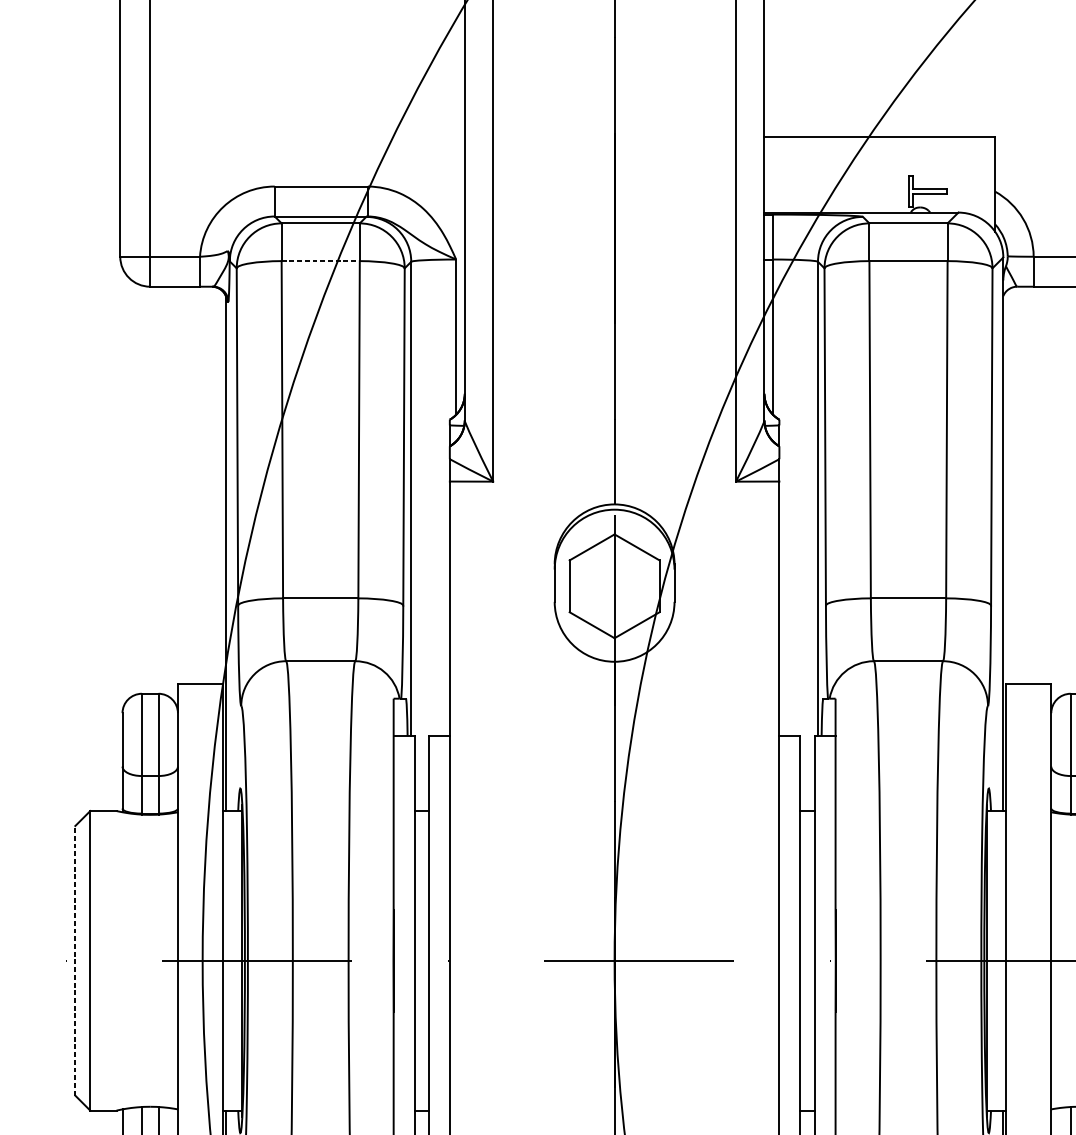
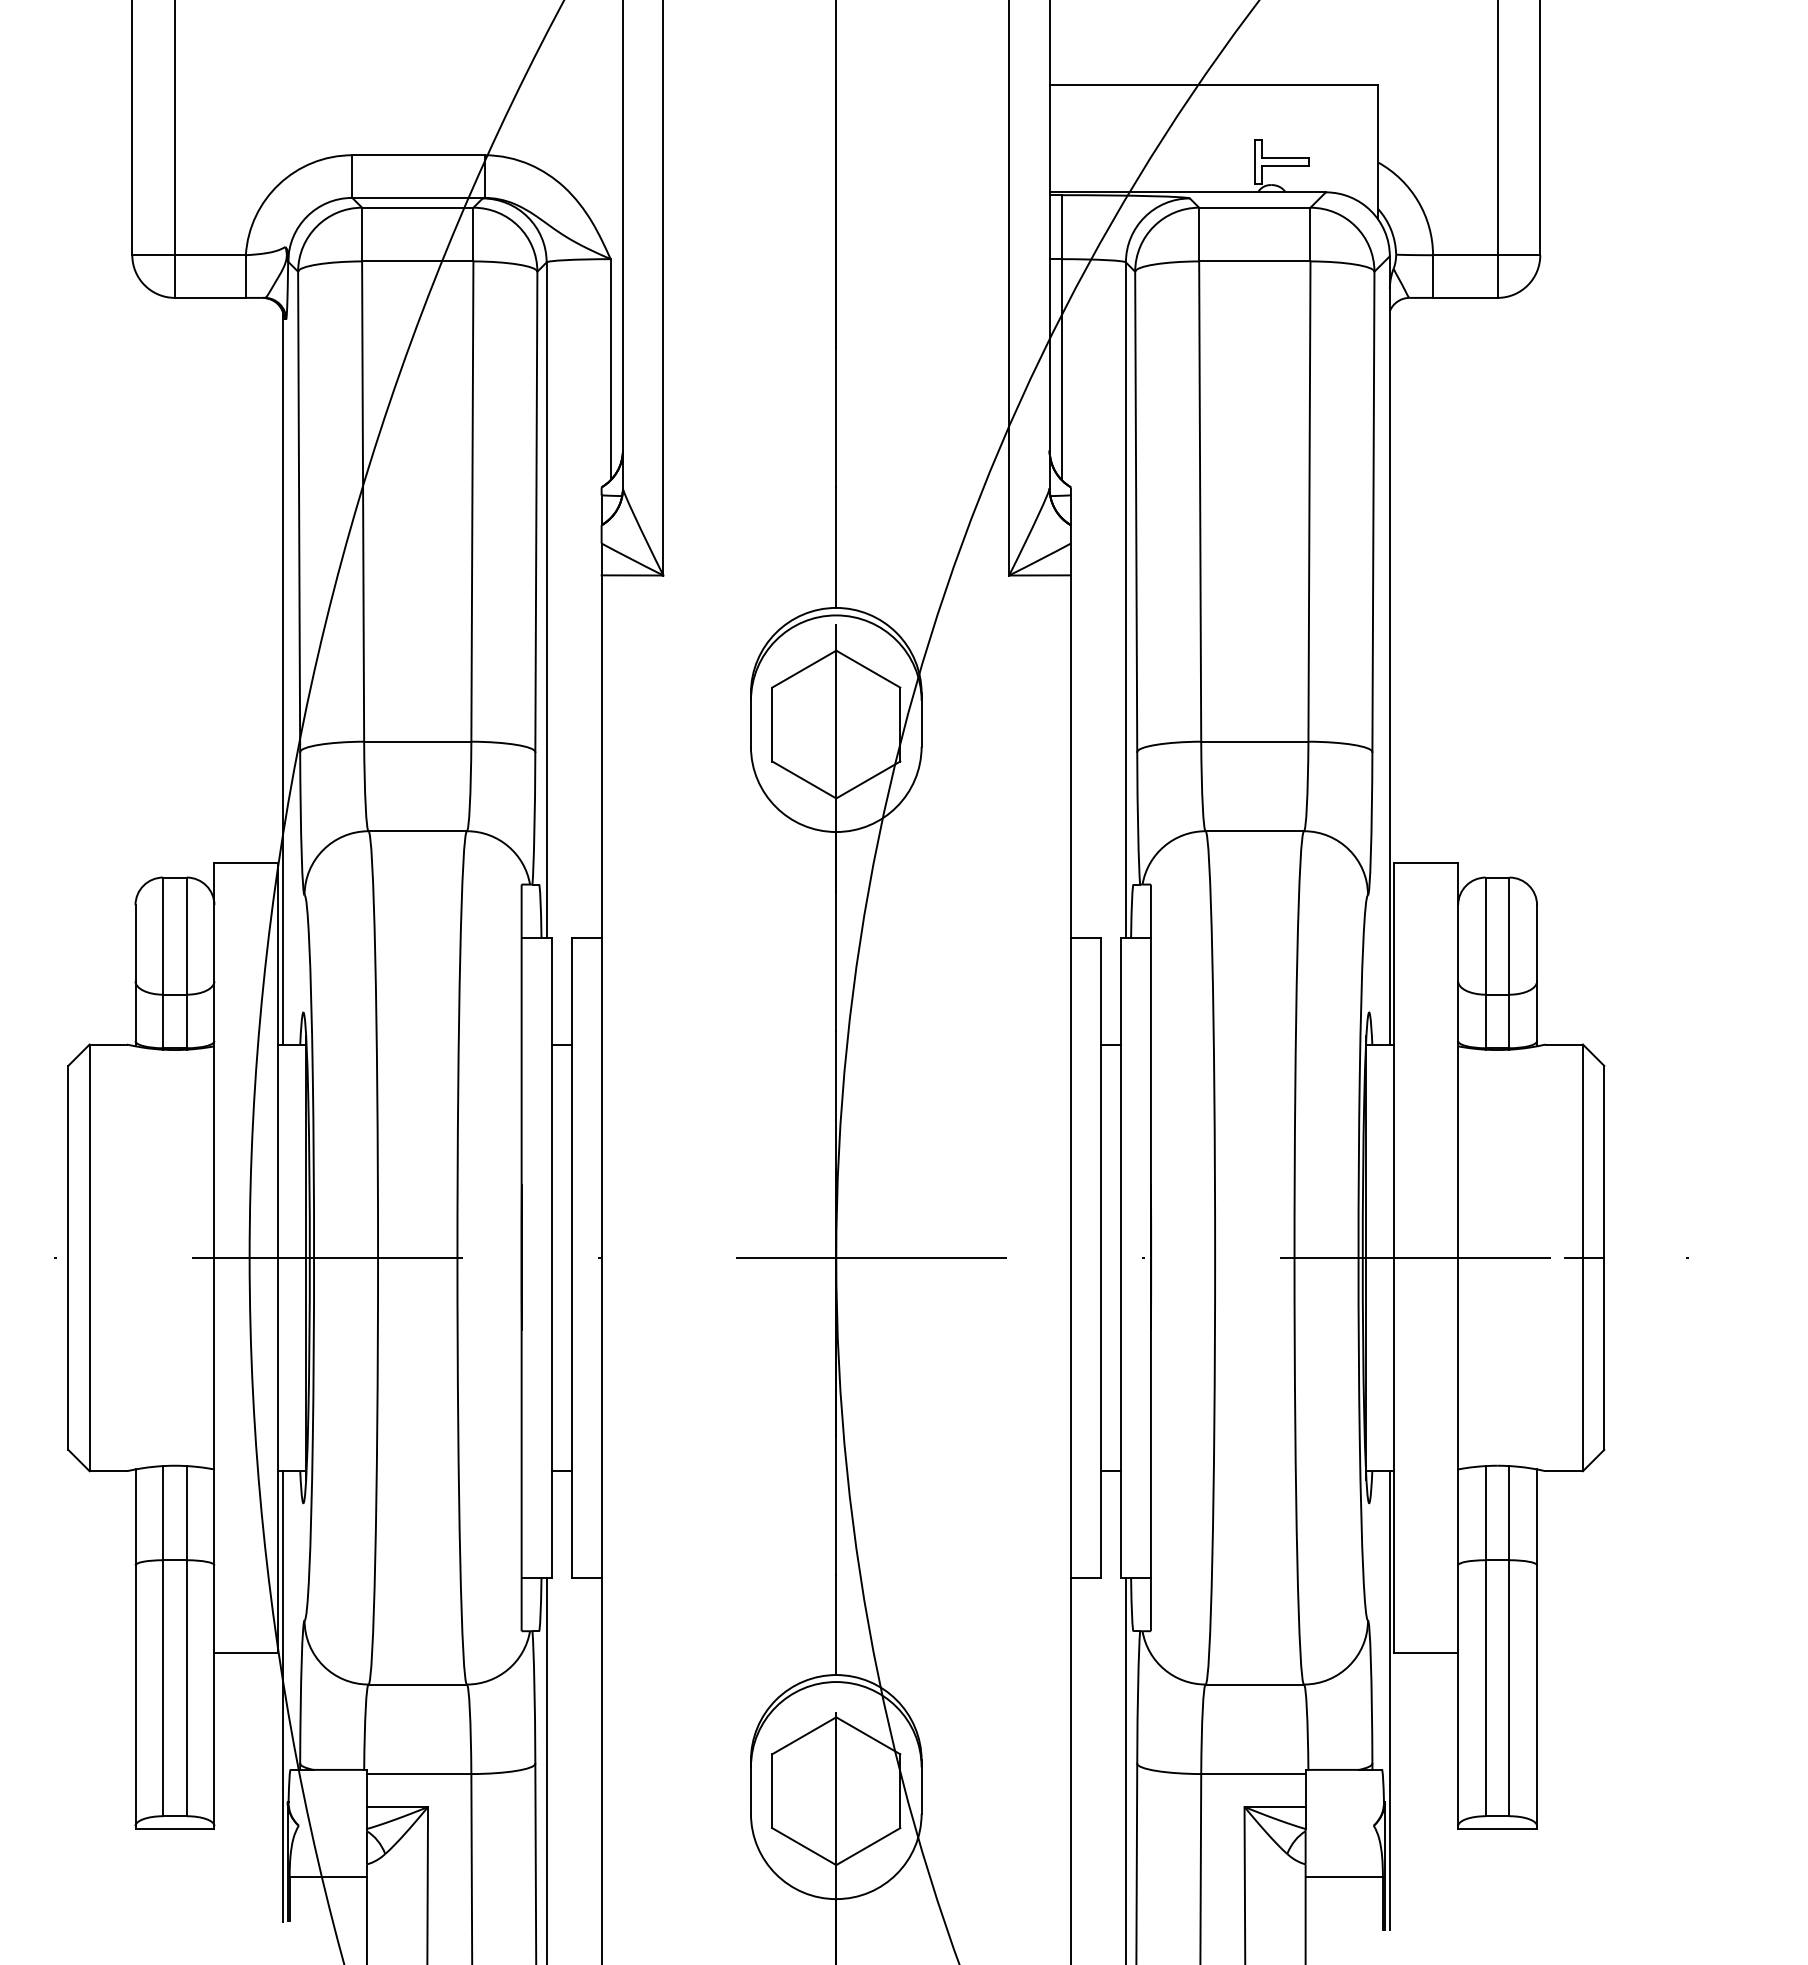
line: (320, 261) -> (417, 261), dashed -> solid
line: (75, 960) -> (68, 1257), dashed -> solid

